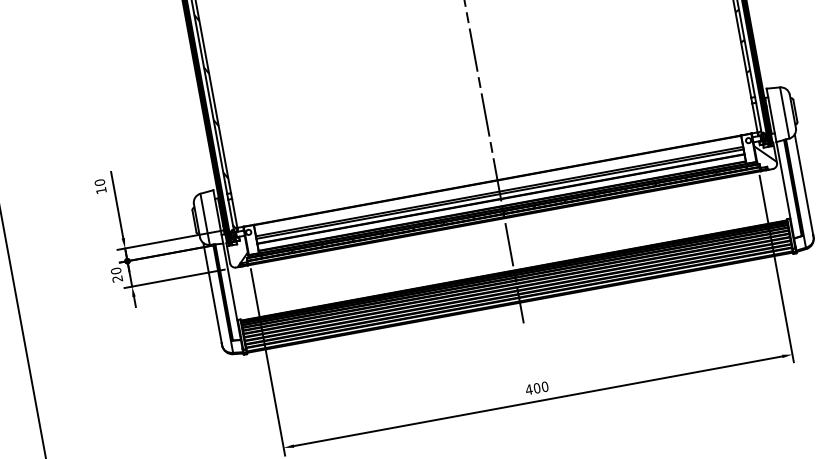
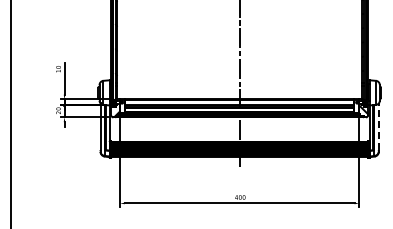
line: (803, 183) -> (378, 126), solid -> dashed

